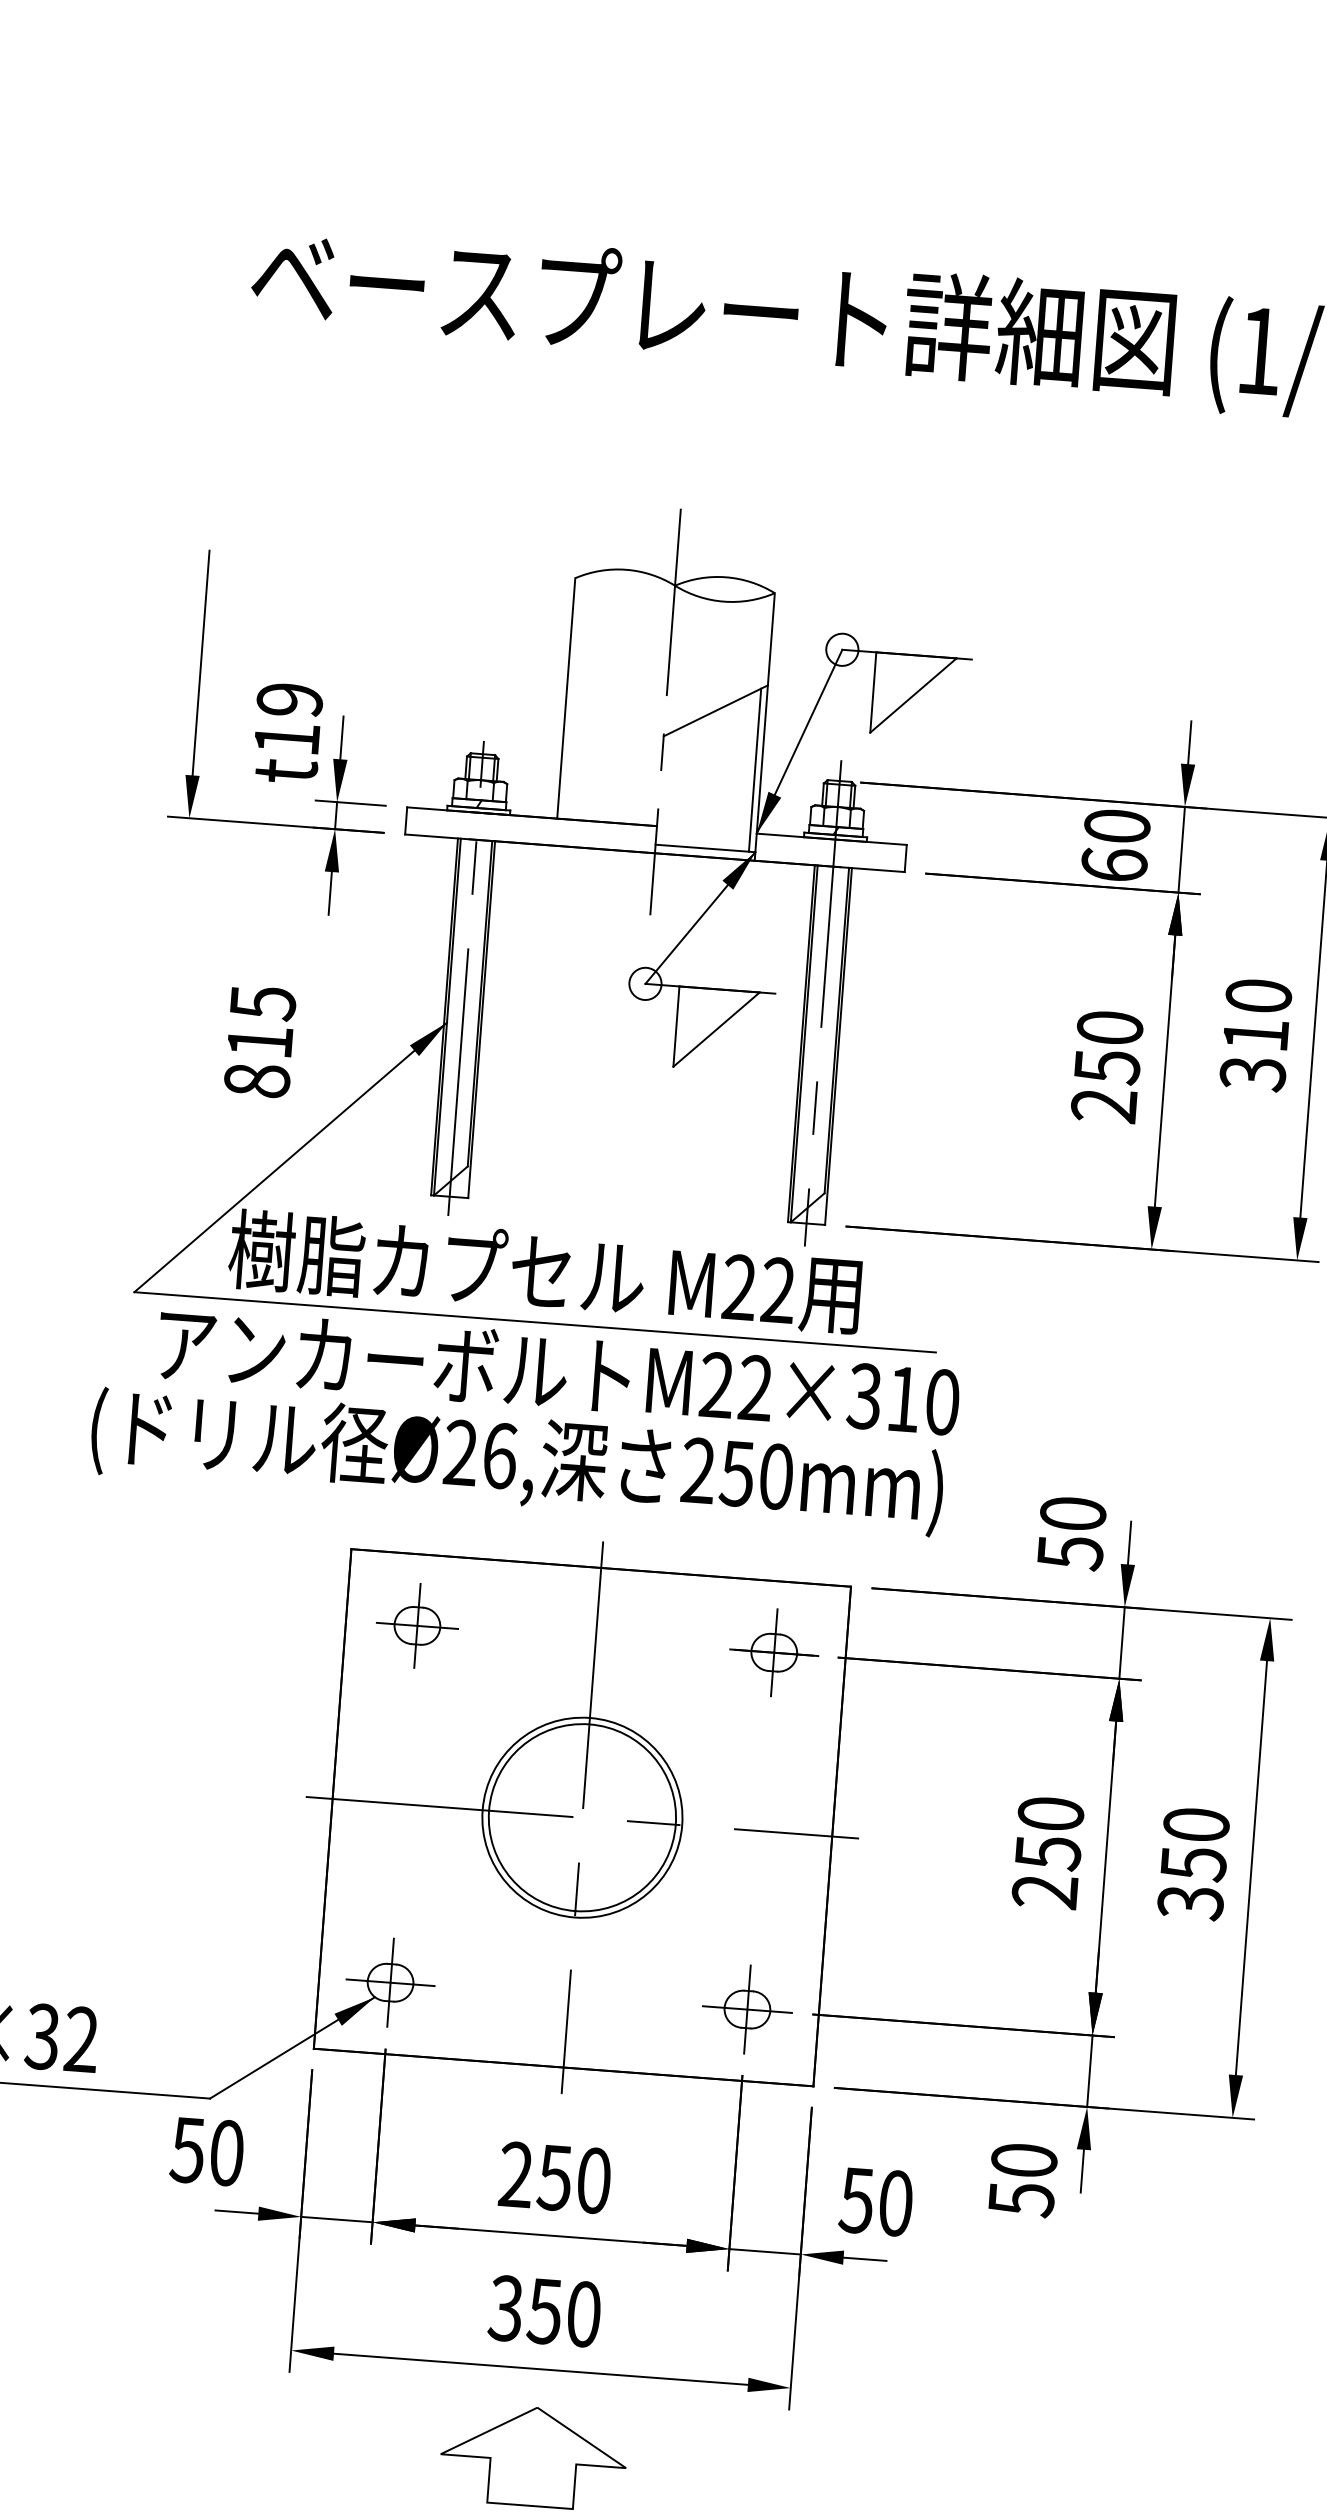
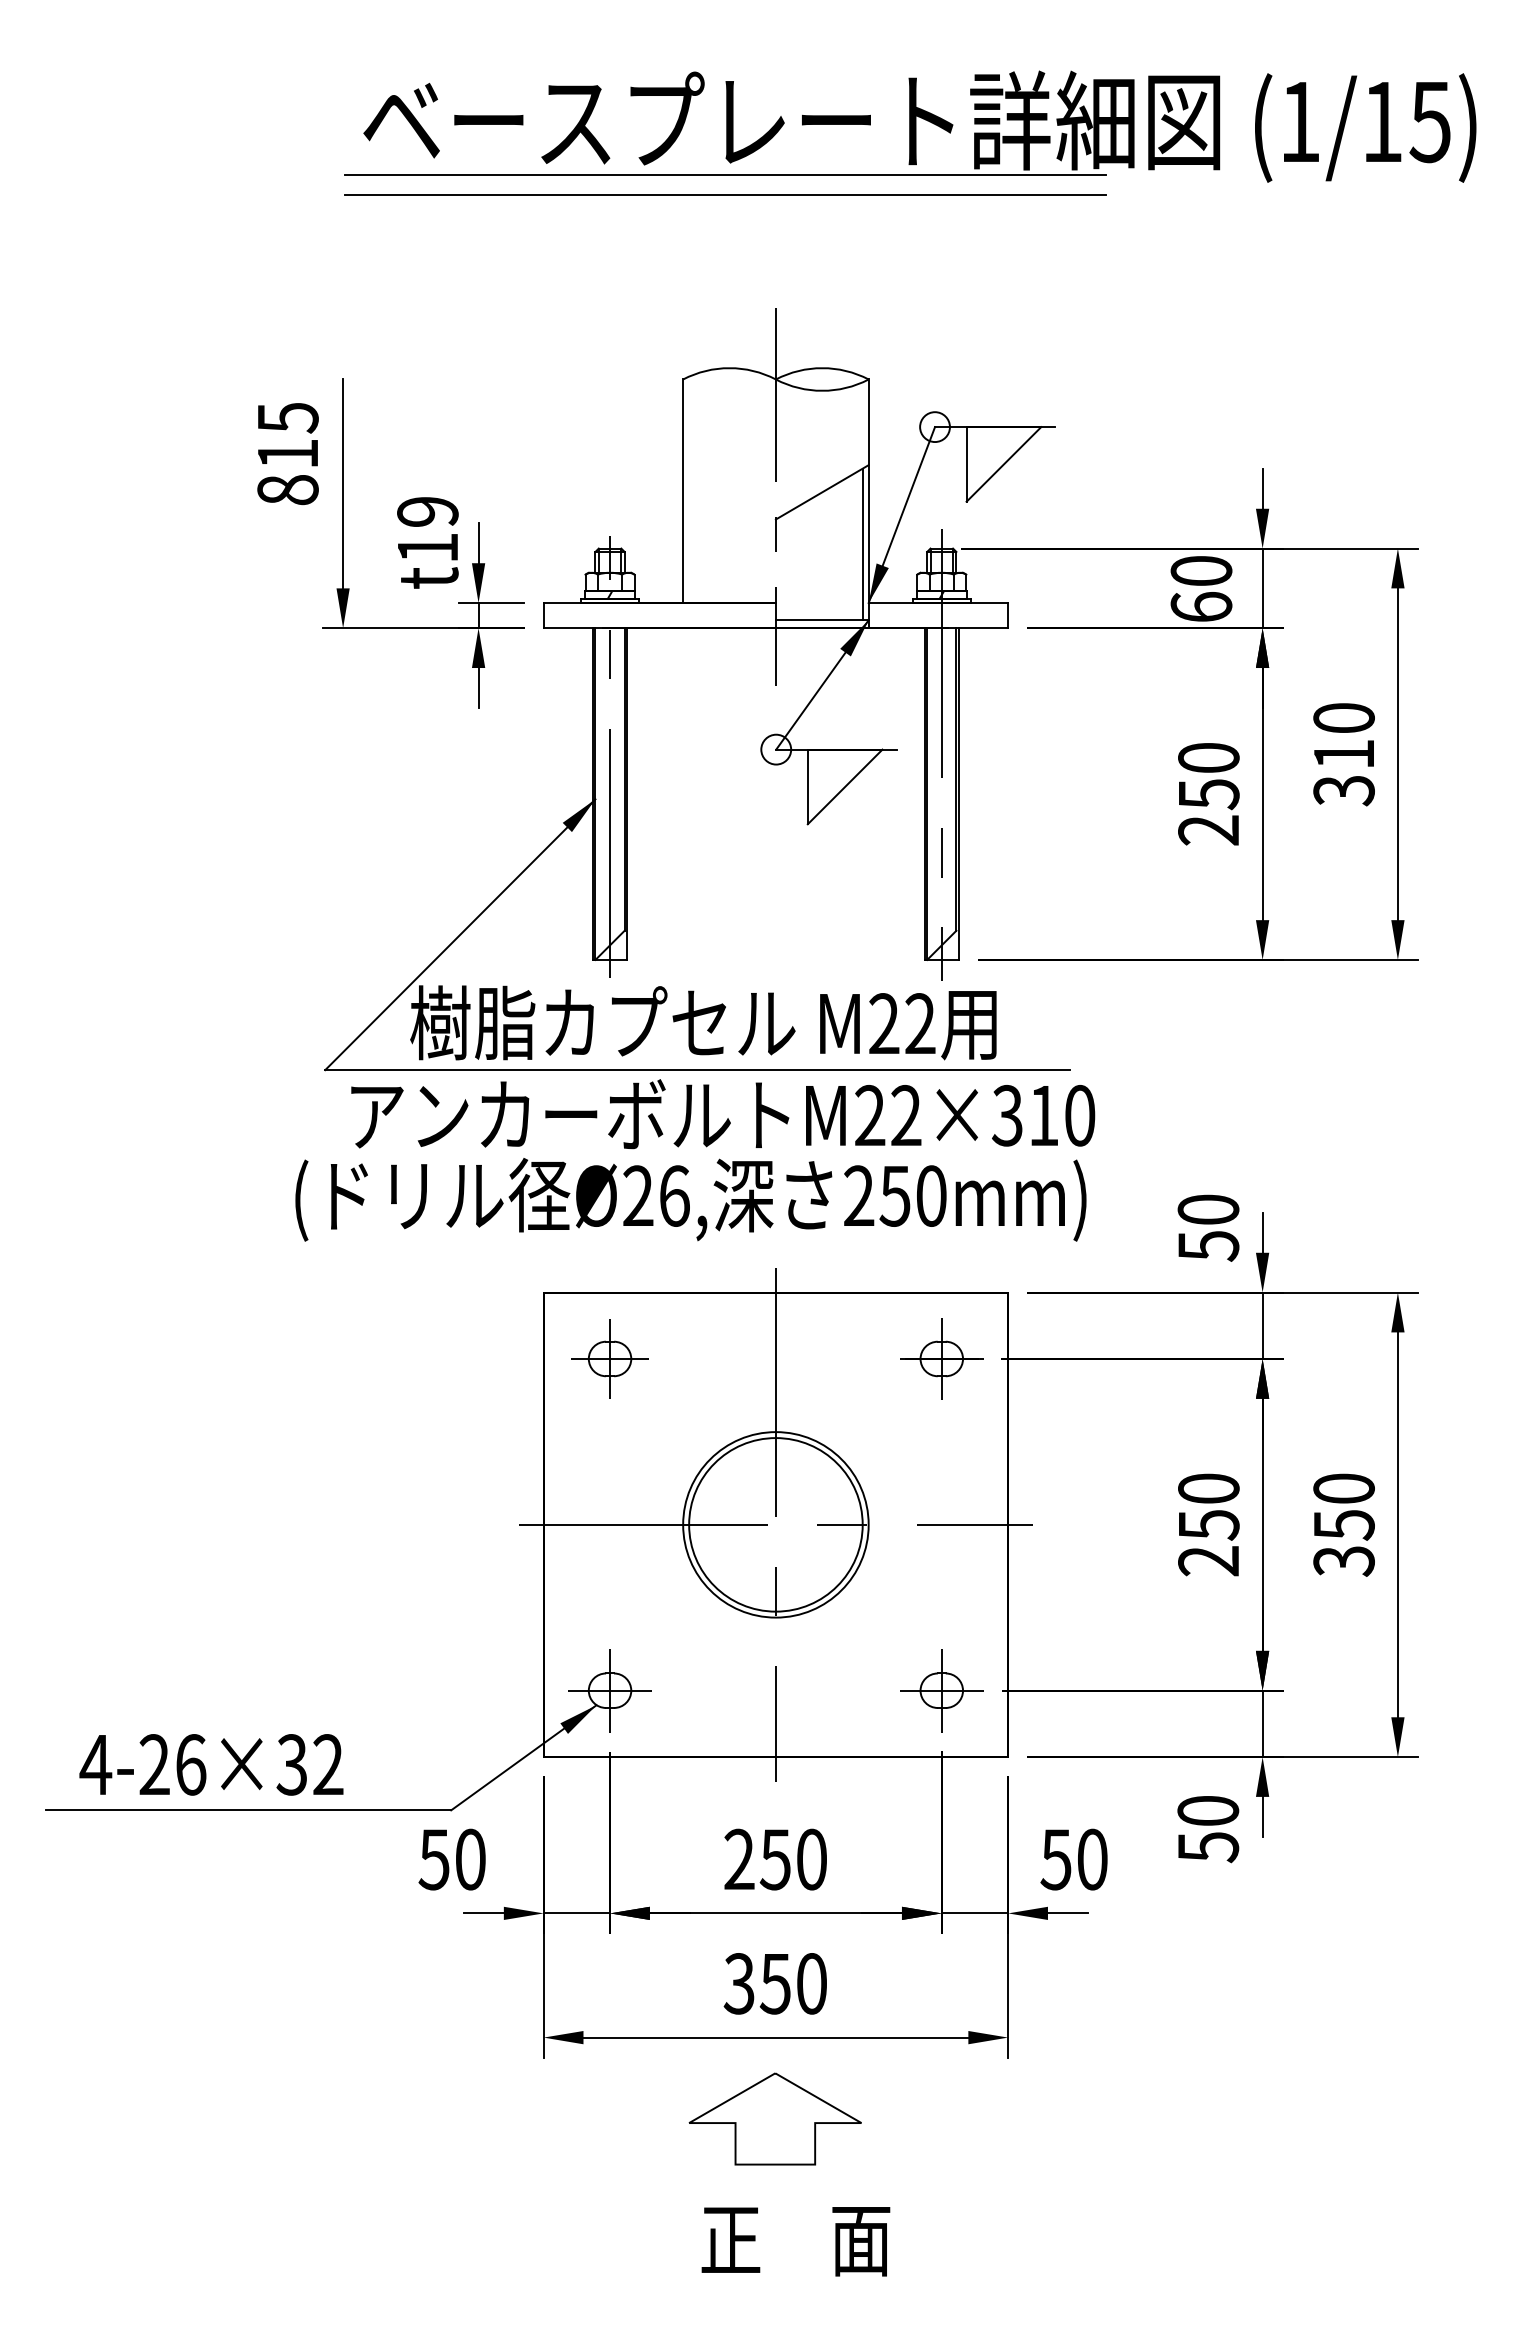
line: (636, 362) -> (724, 175), added
line: (634, 383) -> (724, 195), added
text: (259, 1042) -> (287, 454), moved

